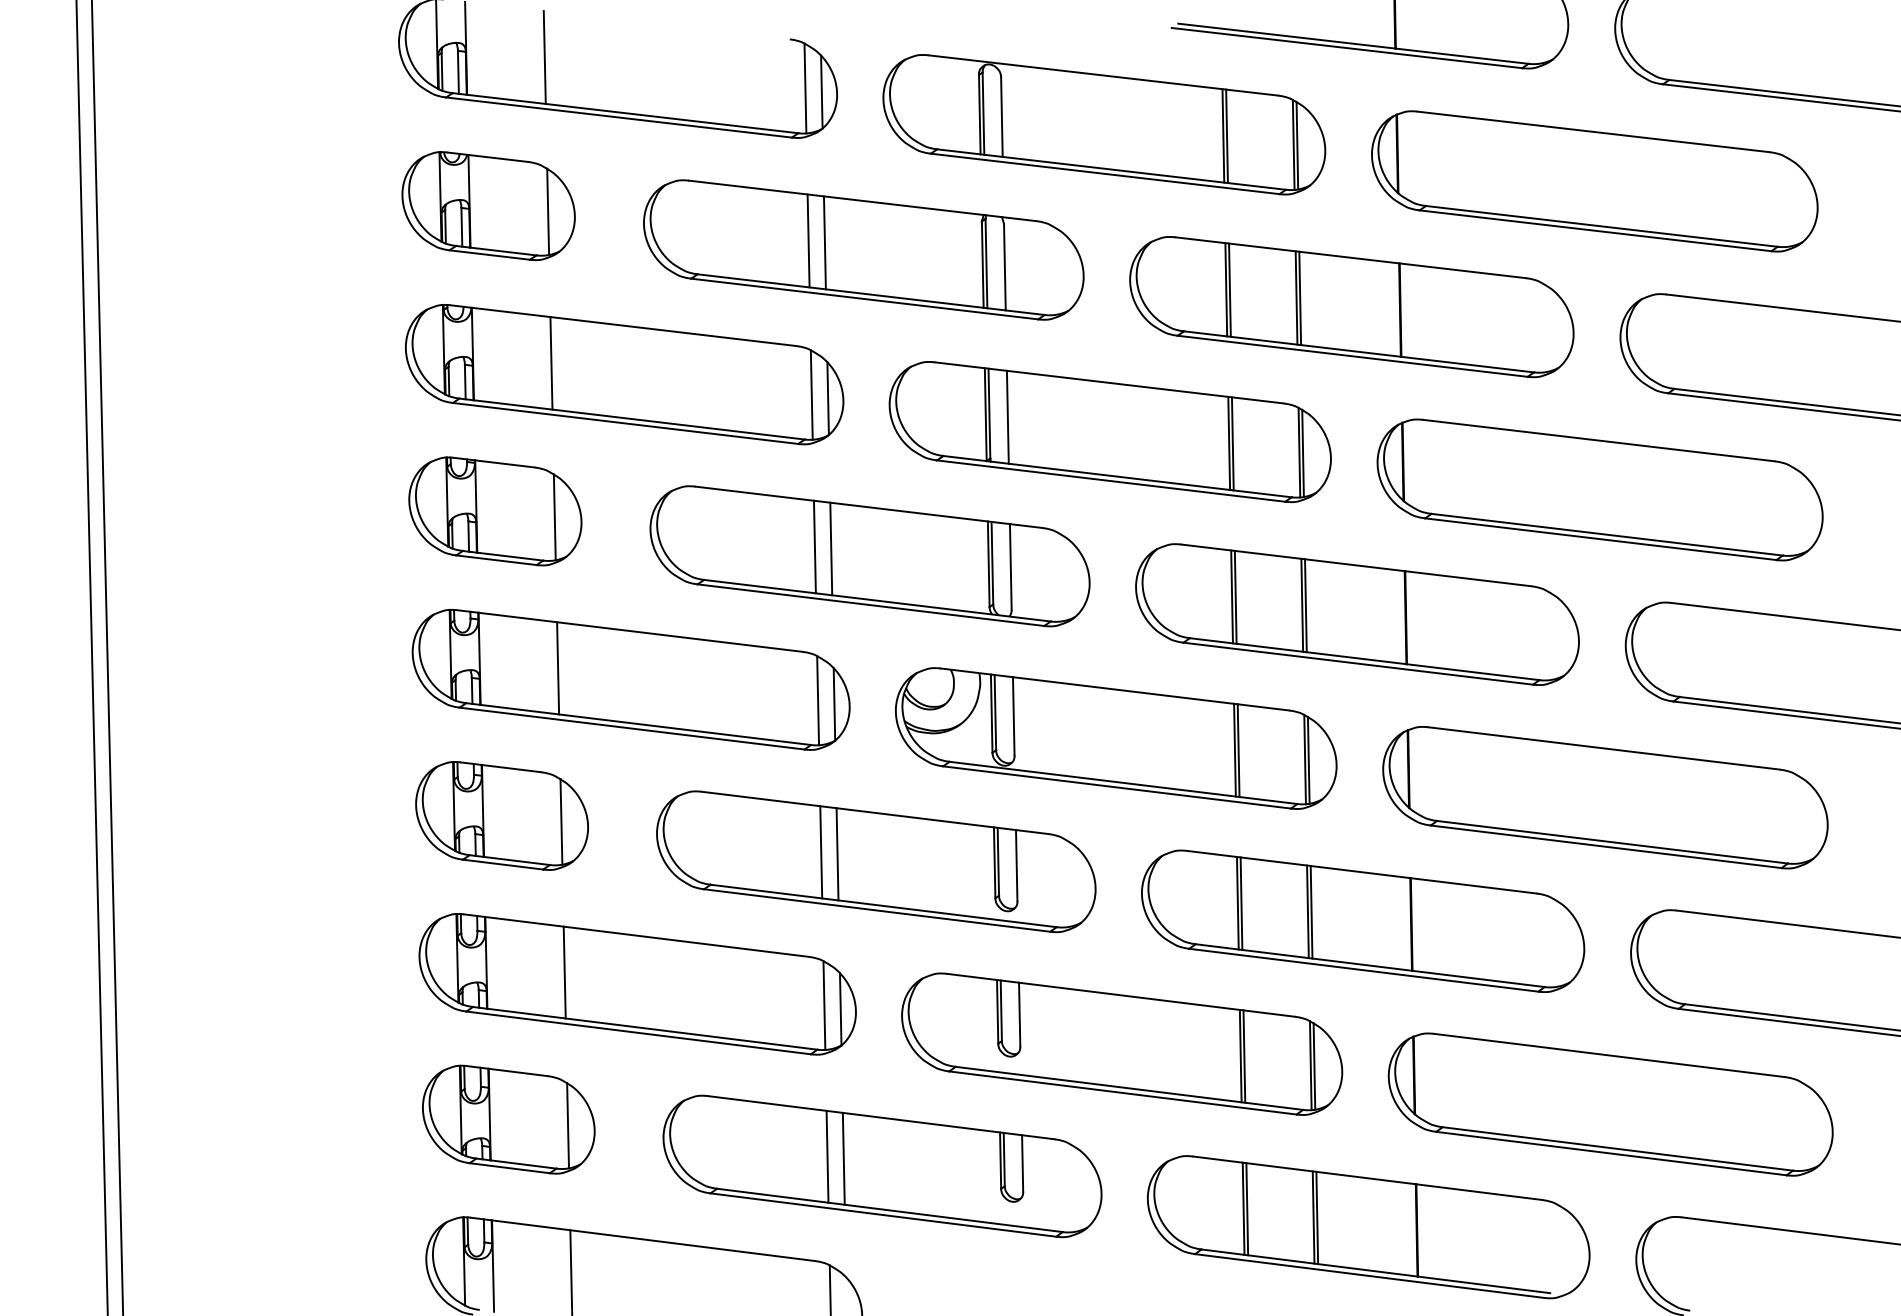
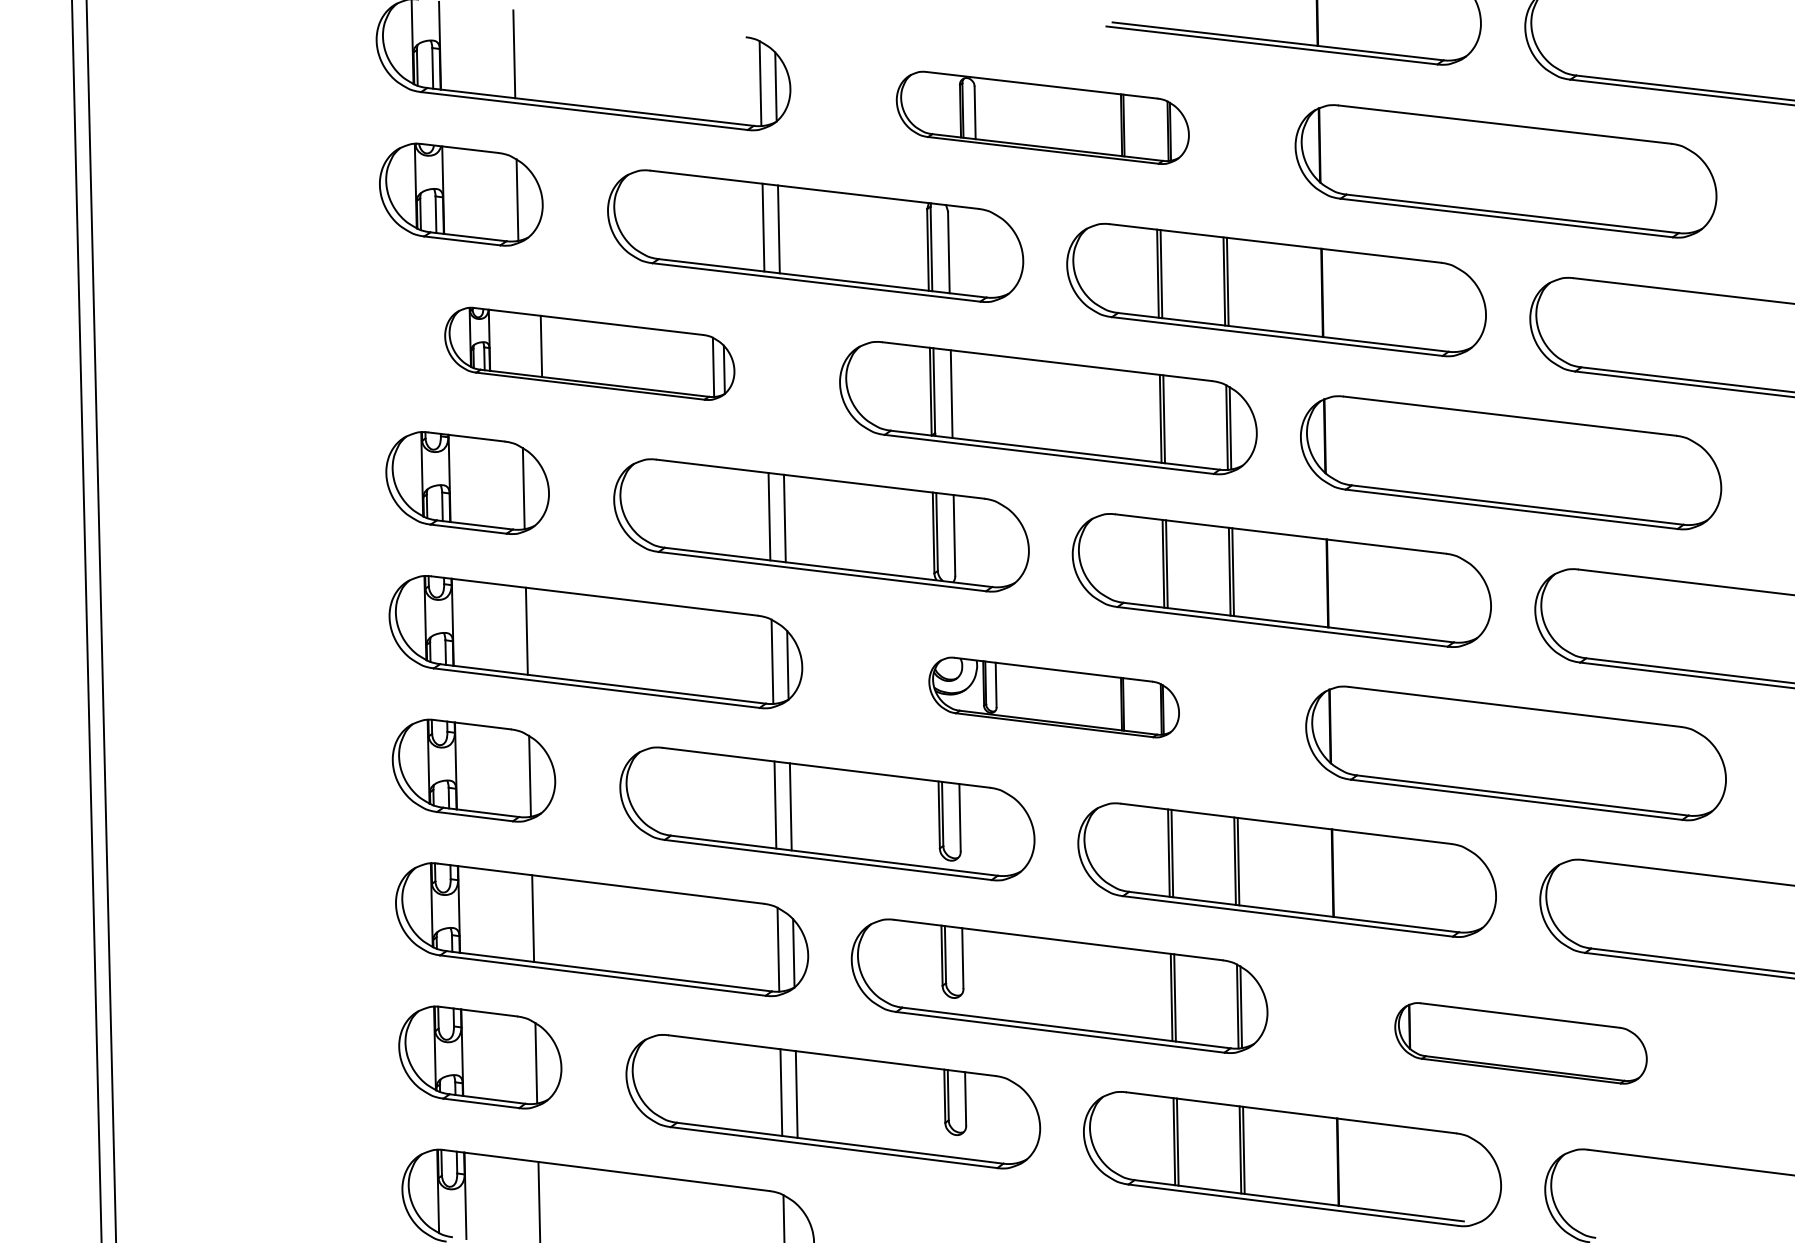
part: (1104, 124) -> (1042, 117), size x0.7
part: (624, 374) -> (589, 353), size x0.7
part: (1116, 738) -> (1054, 697), size x0.6
part: (1610, 1104) -> (1520, 1043), size x0.6

